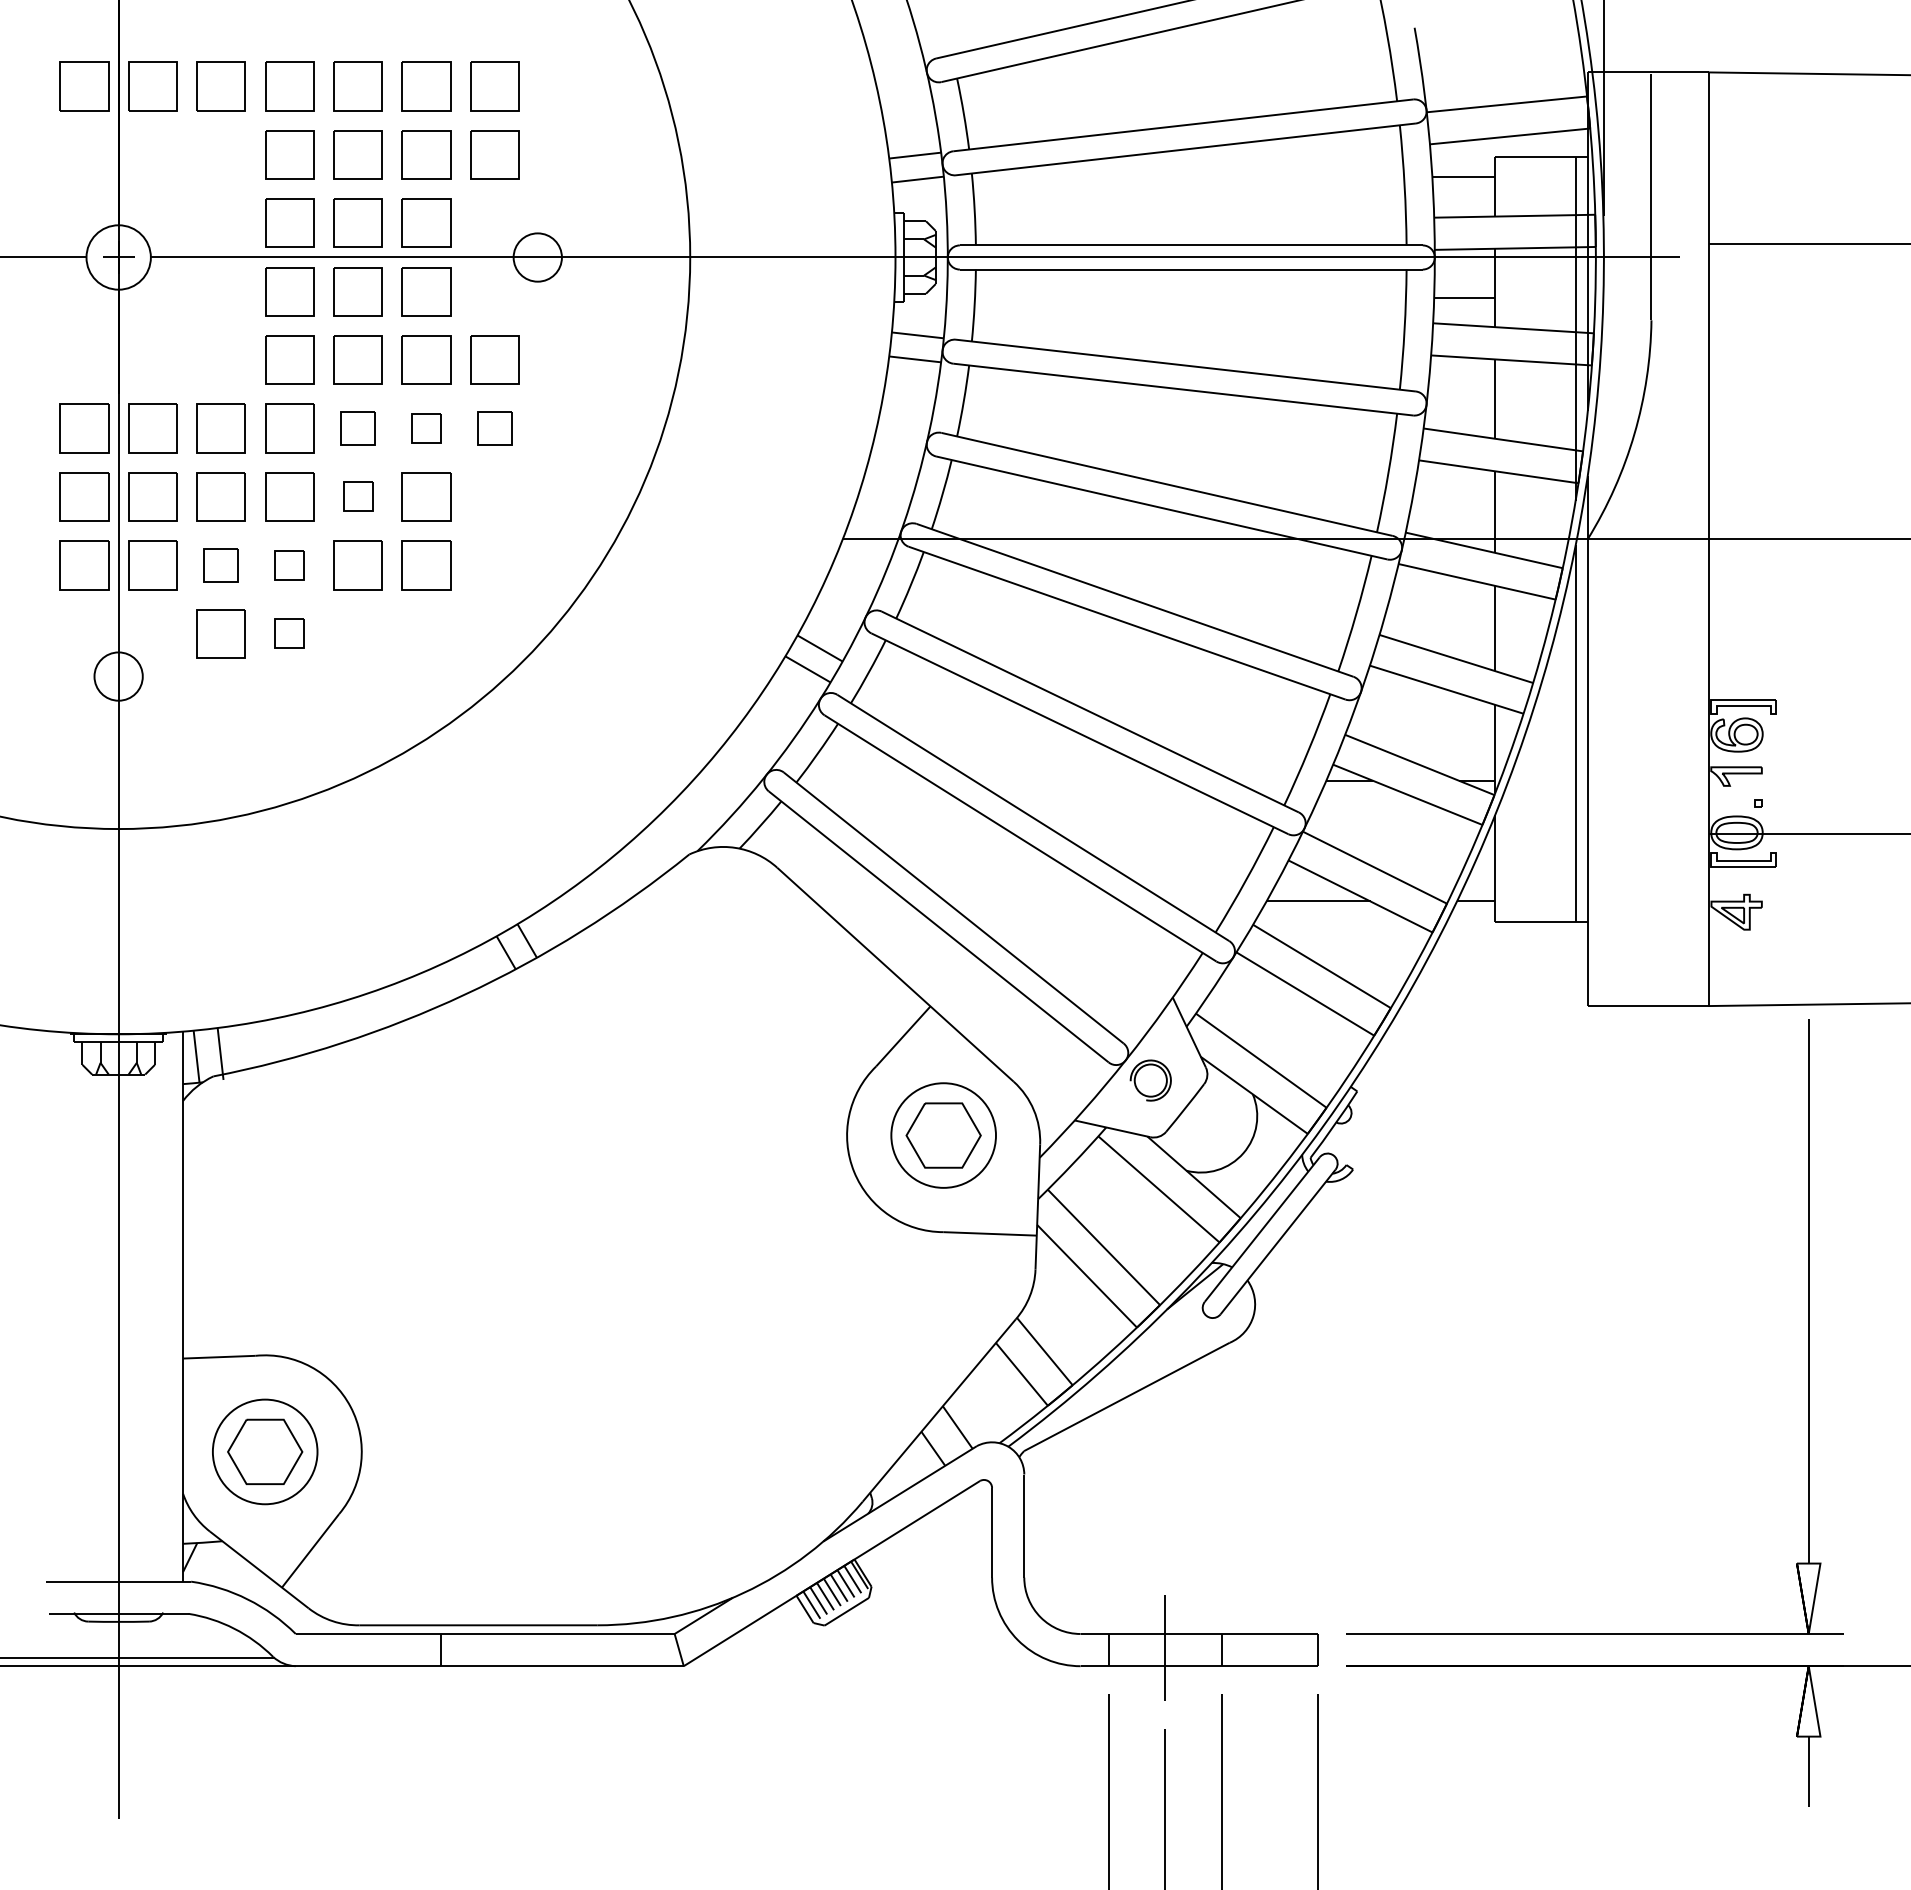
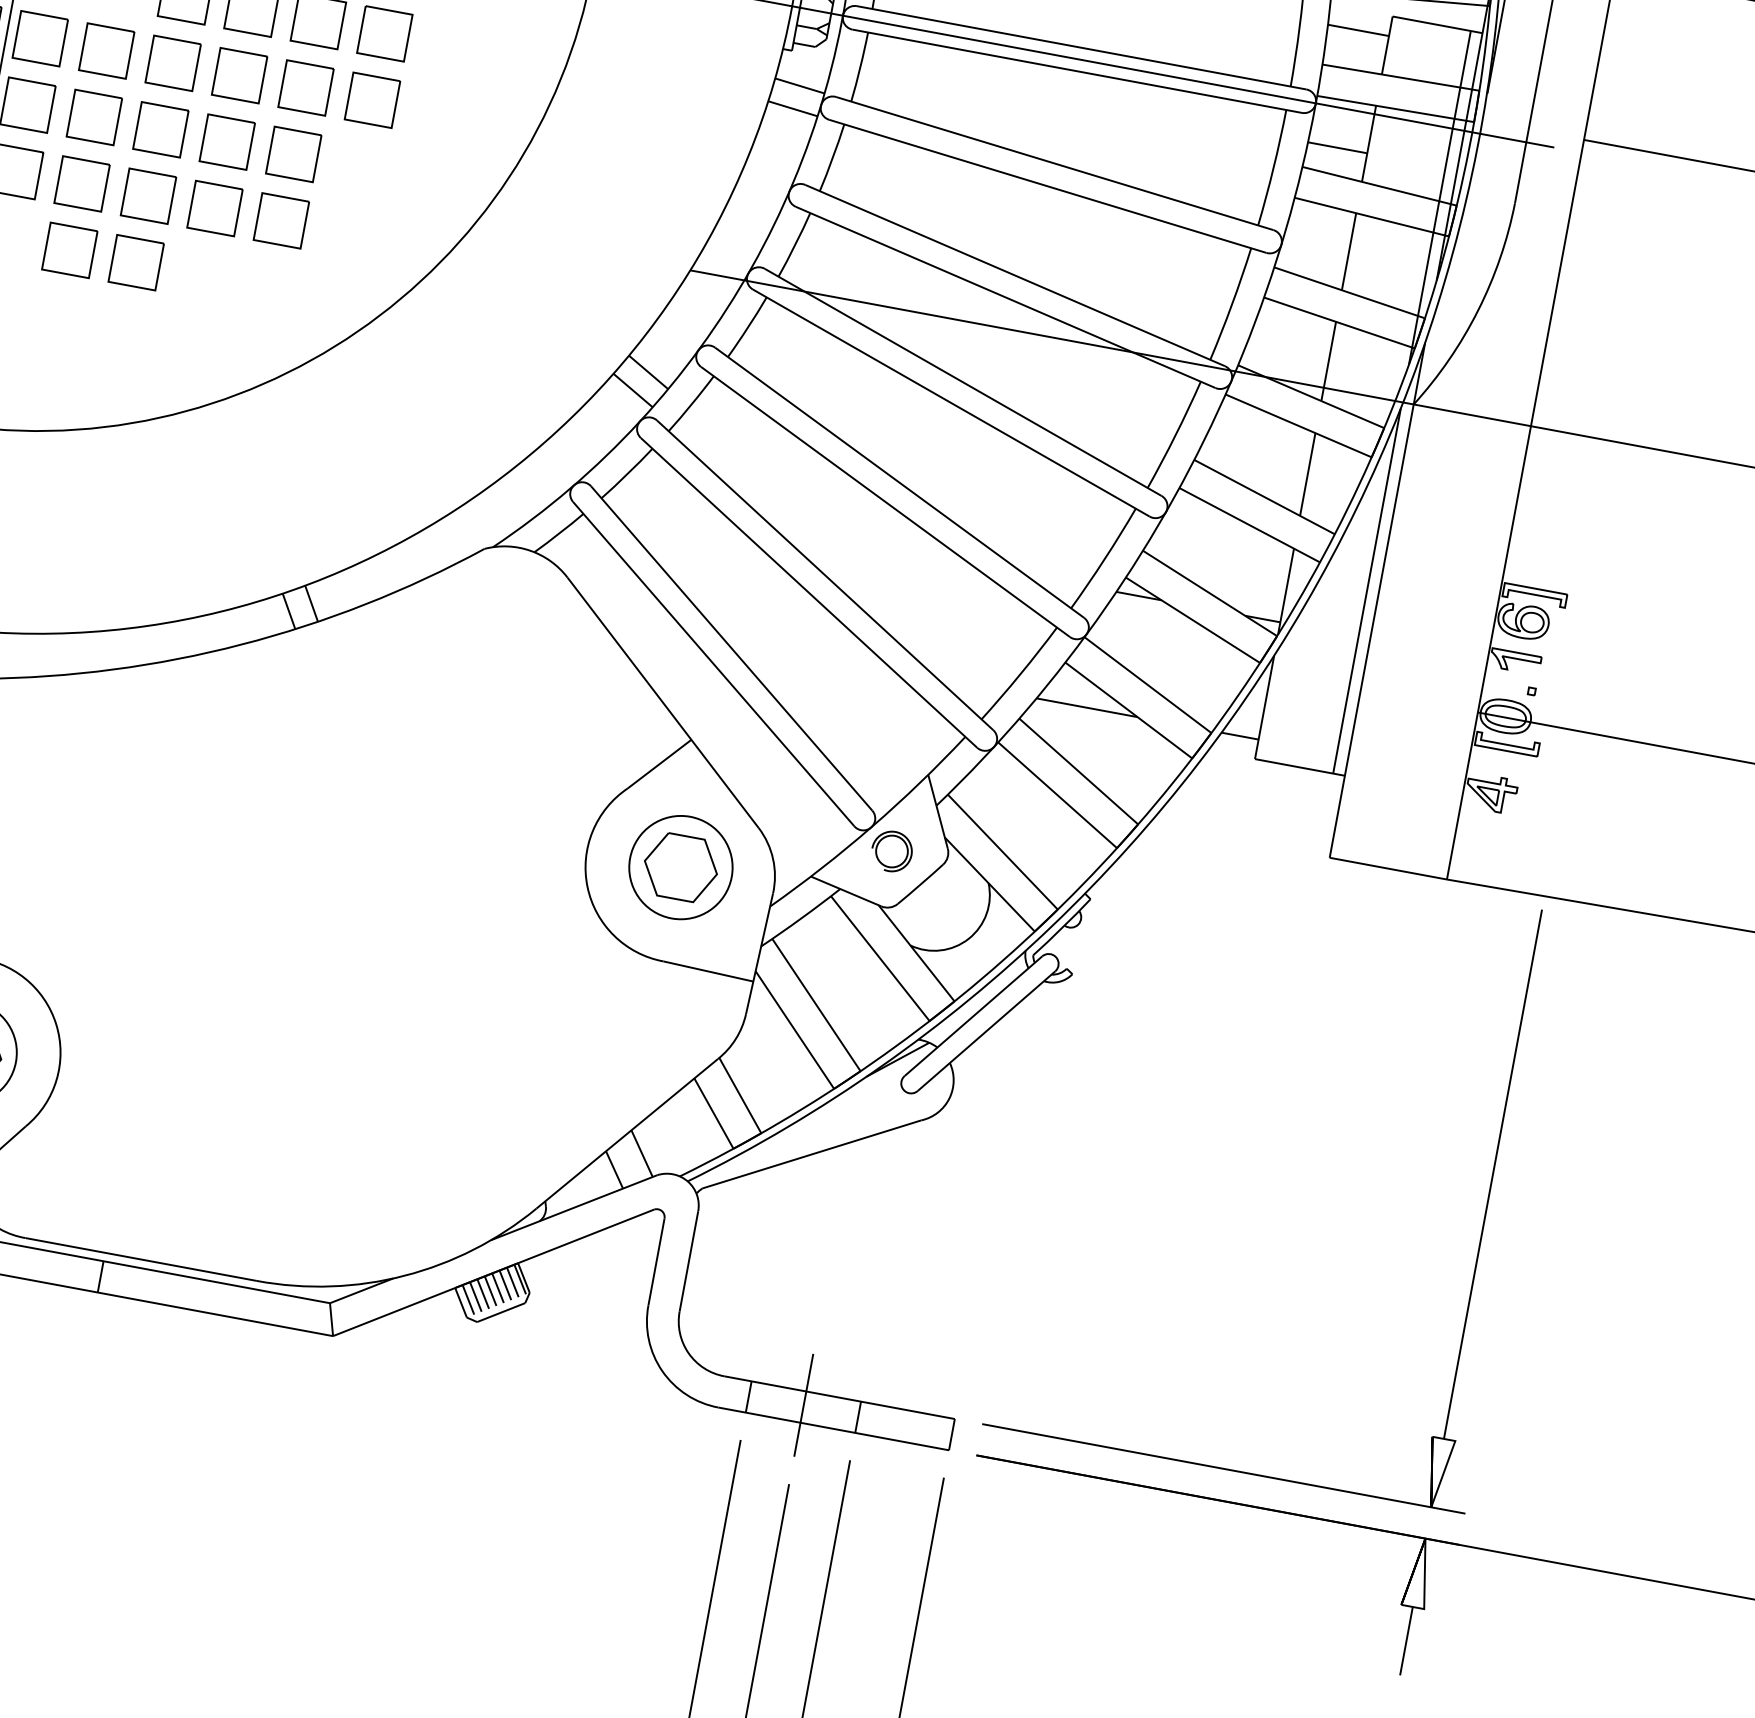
part: (357, 428) -> (238, 75), size x1.43
part: (426, 428) -> (305, 87), size x1.67
part: (494, 428) -> (372, 100), size x1.43
part: (357, 496) -> (226, 141), size x1.67
part: (220, 565) -> (81, 183), size x1.43
part: (289, 565) -> (148, 196), size x1.67
part: (289, 633) -> (136, 262), size x1.67

